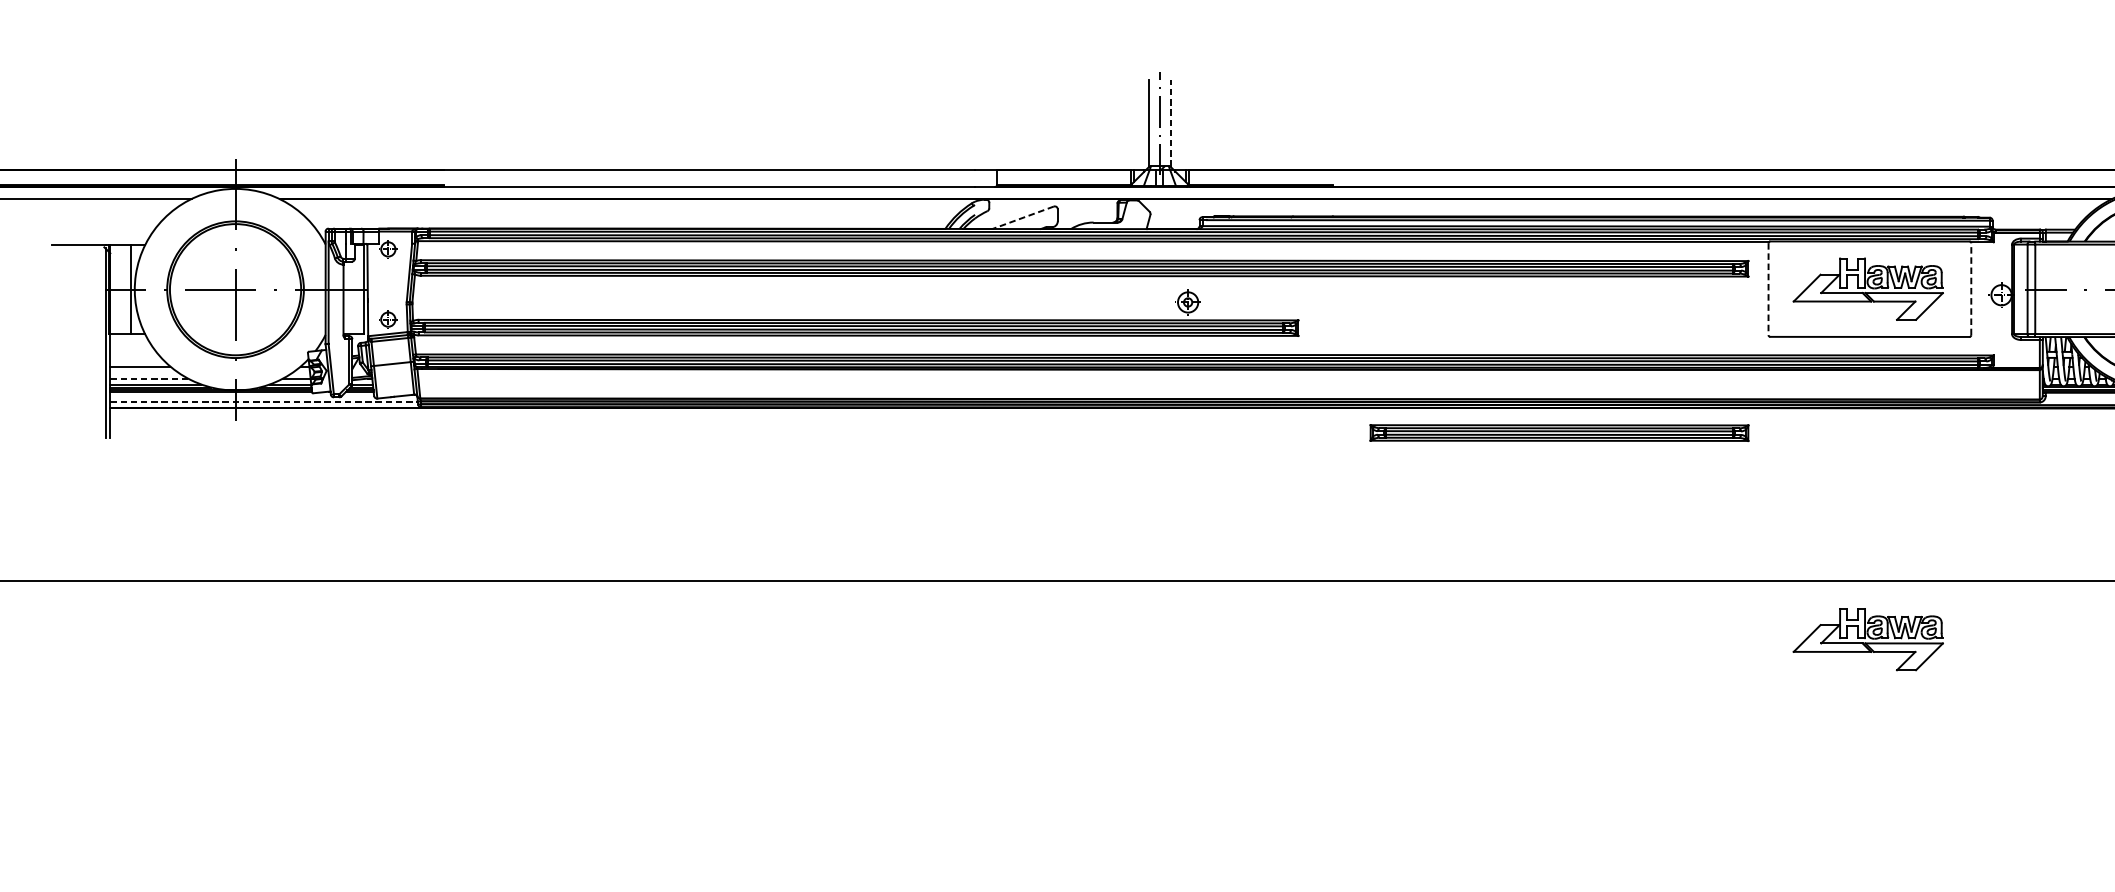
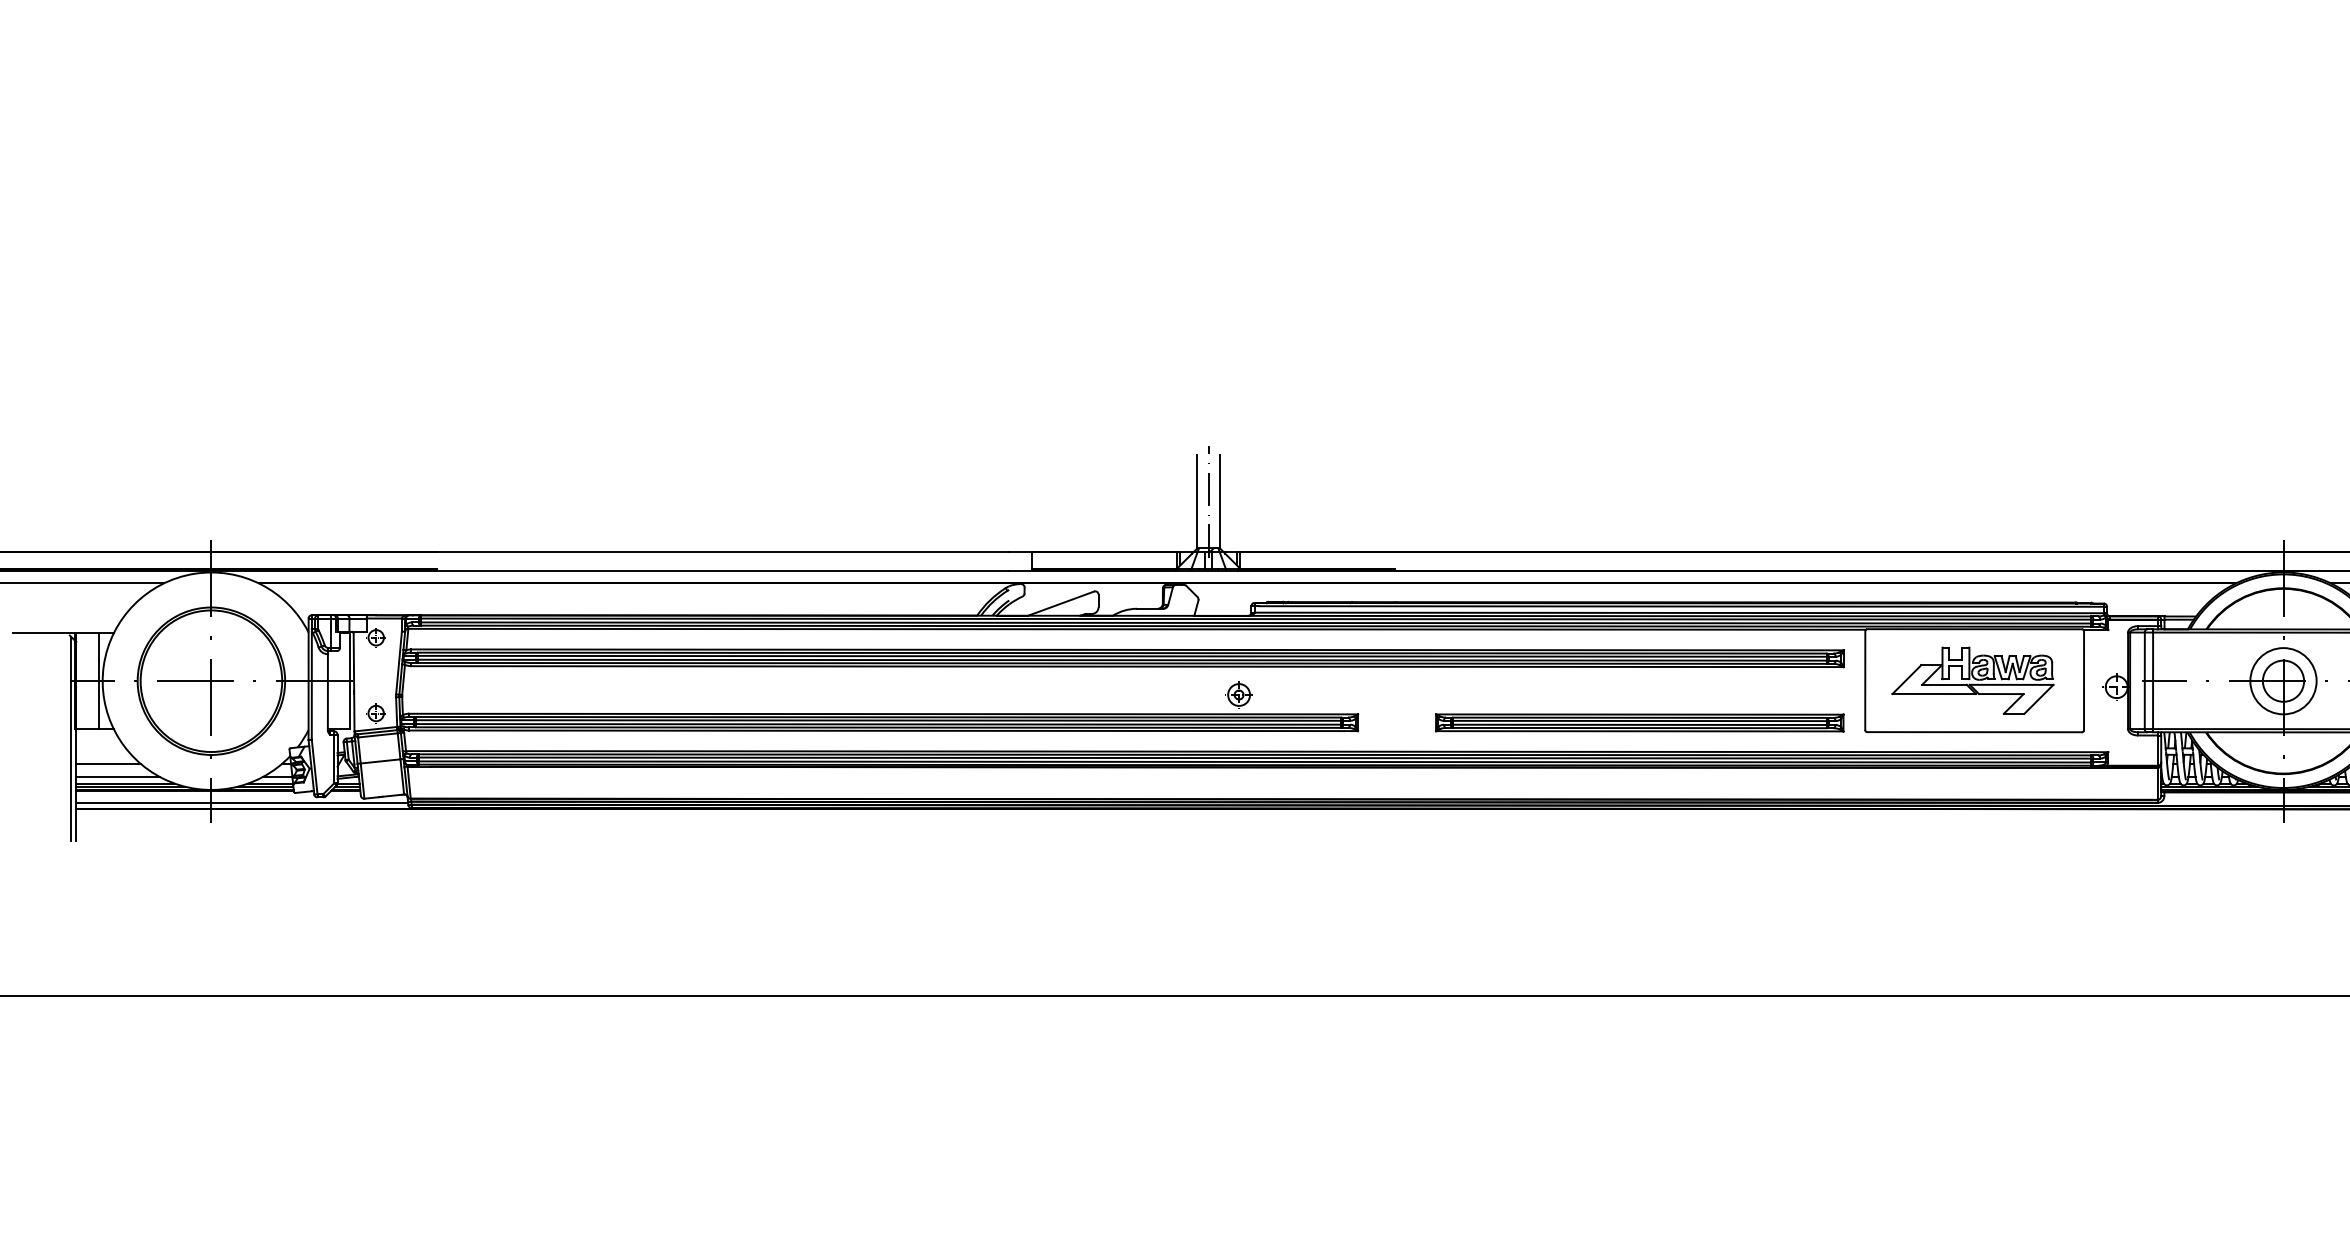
line: (1170, 124) -> (1220, 502), dashed -> solid
line: (1022, 217) -> (1060, 603), dashed -> solid
line: (1768, 289) -> (1865, 680), dashed -> solid
line: (1971, 289) -> (2084, 680), dashed -> solid
line: (149, 378) -> (118, 777), dashed -> solid
line: (264, 402) -> (242, 802), dashed -> solid
part: (1559, 432) -> (1639, 722), moved
part: (1867, 639) -> (1972, 1058), removed

